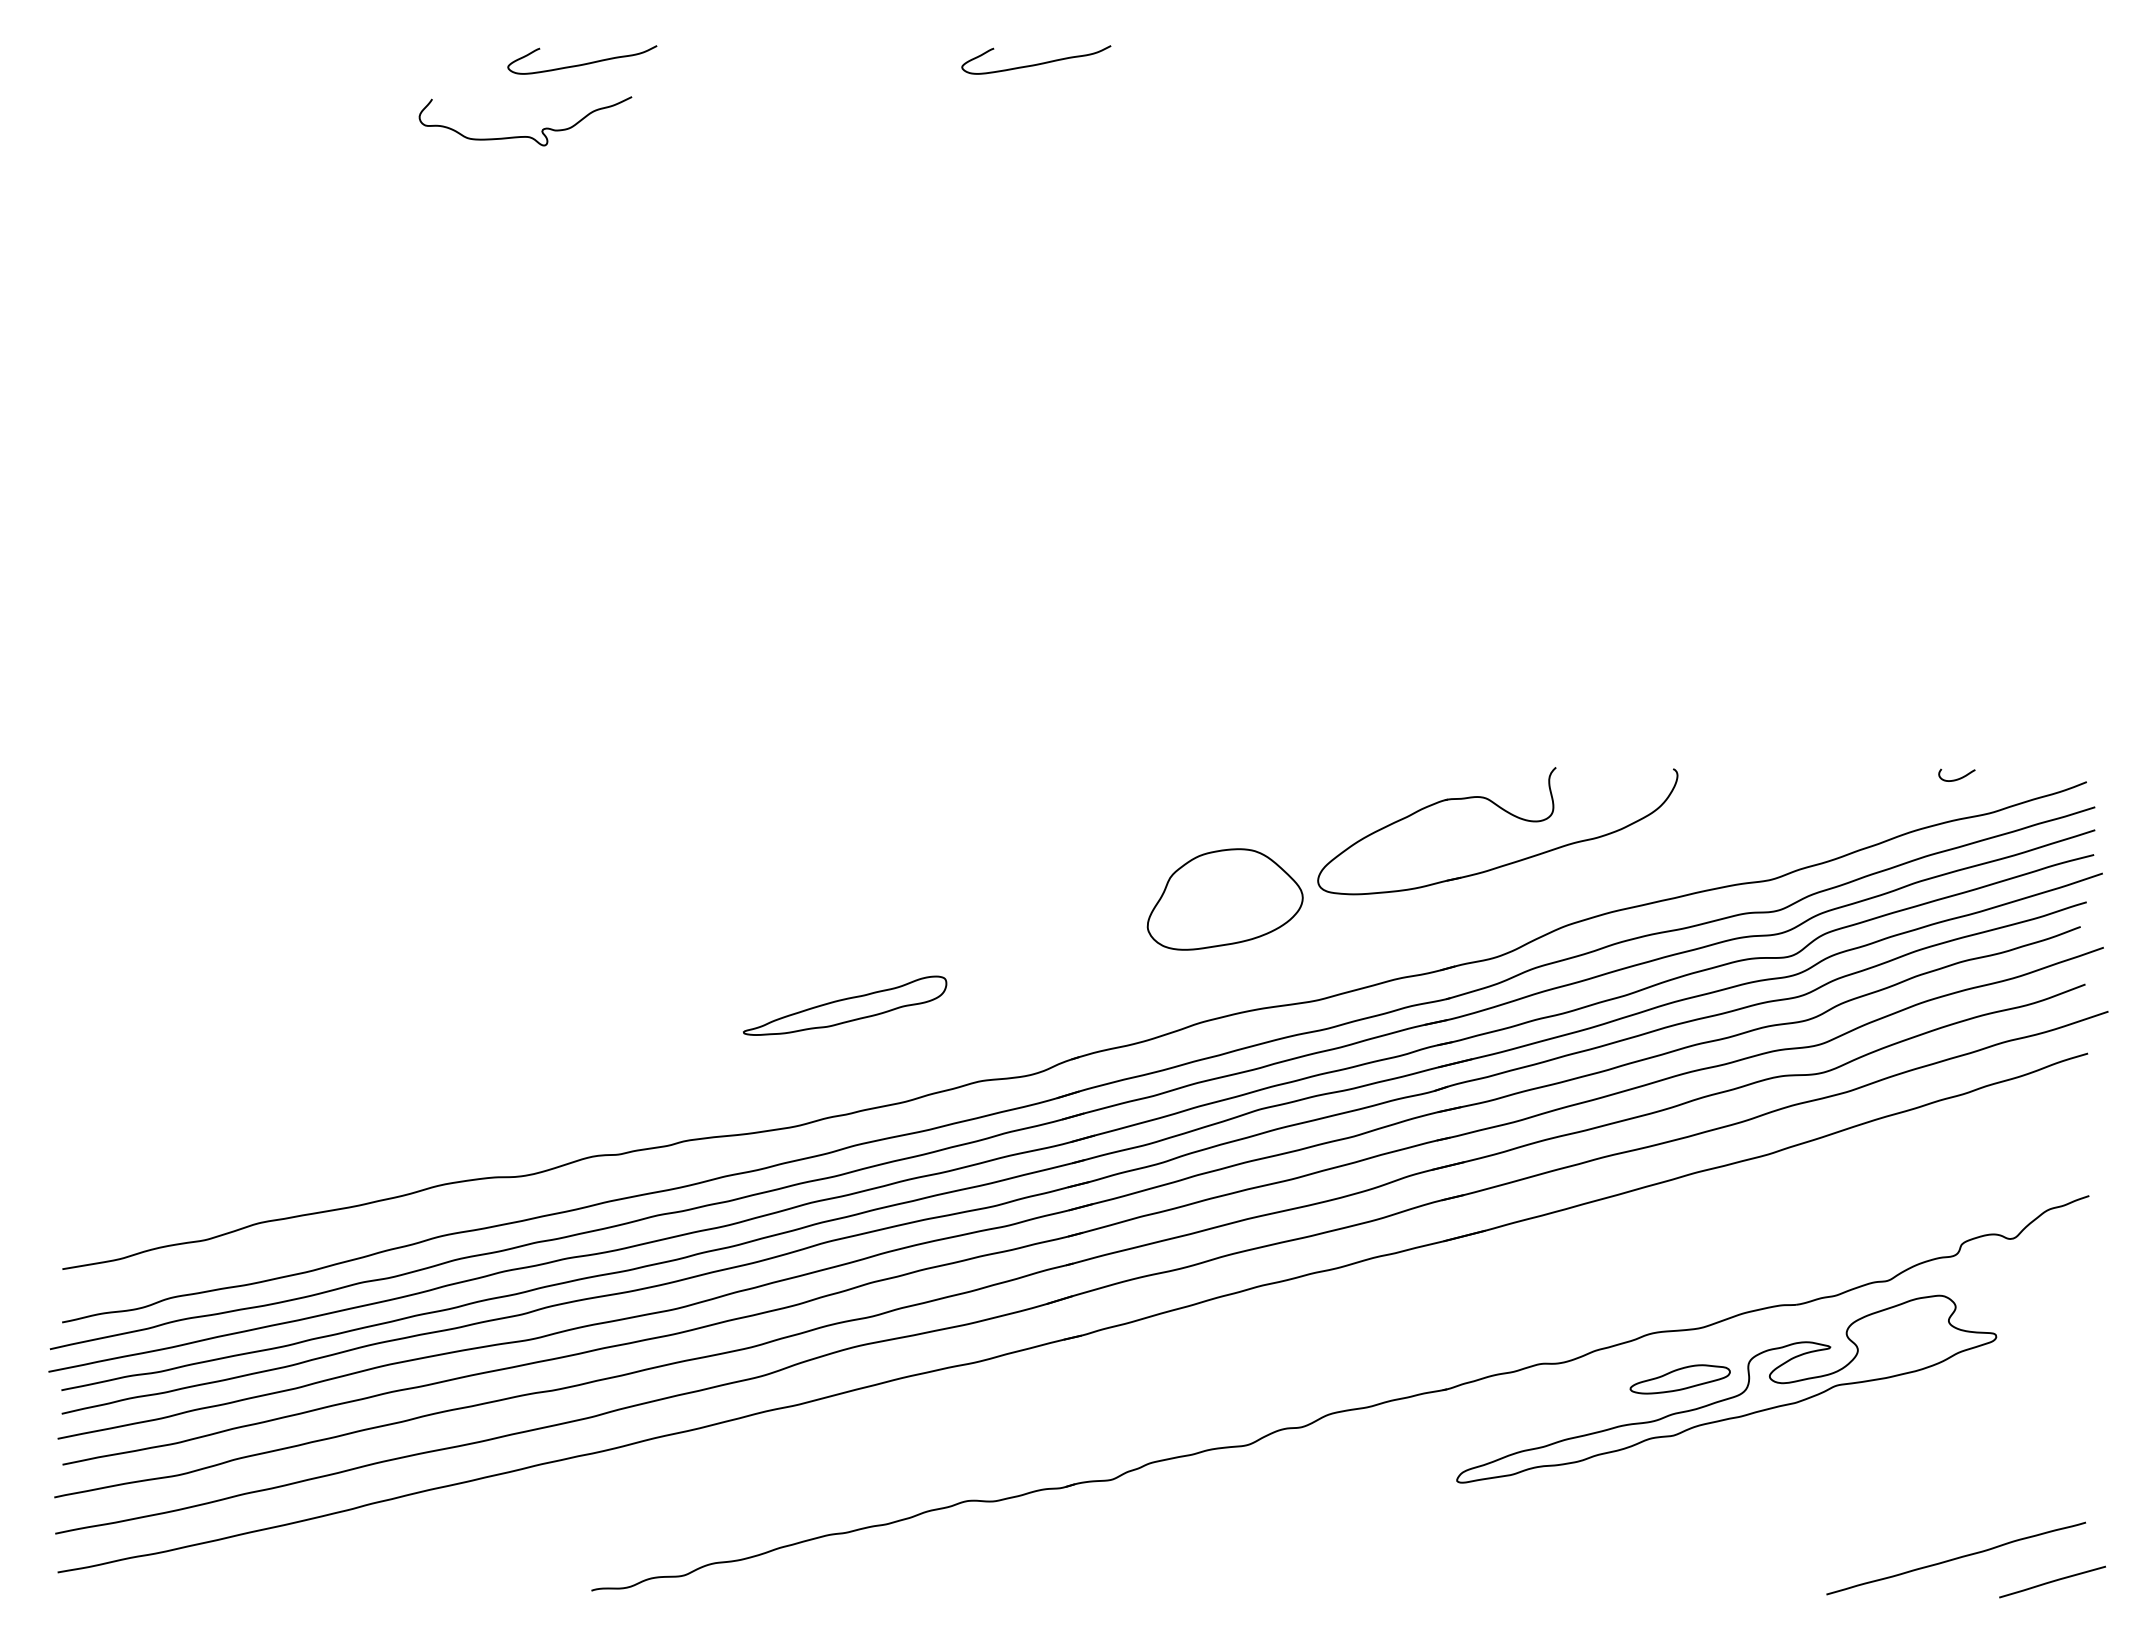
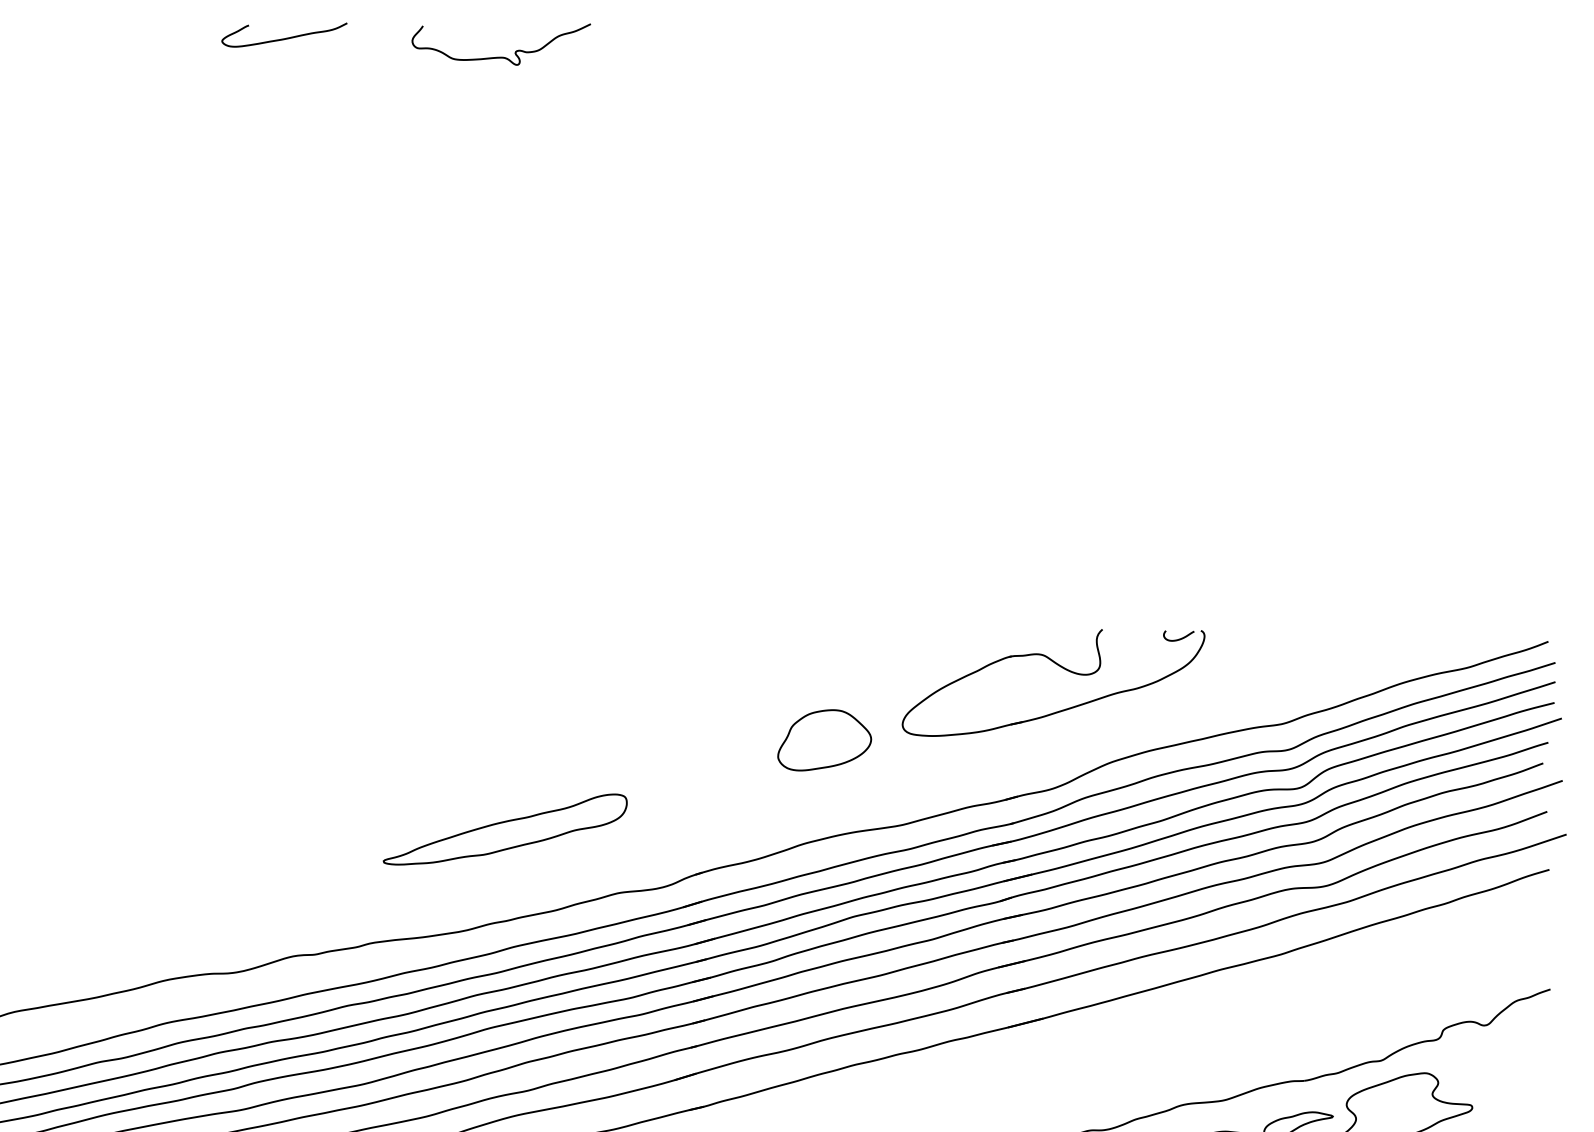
curve: (1036, 63) -> (666, 38), removed
curve: (525, 136) -> (501, 57), moved
curve: (1957, 778) -> (1179, 638), moved
part: (1225, 899) -> (824, 740), size x0.71
part: (844, 1005) -> (504, 829), size x1.43

